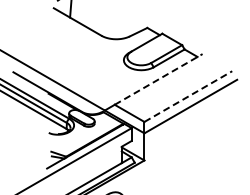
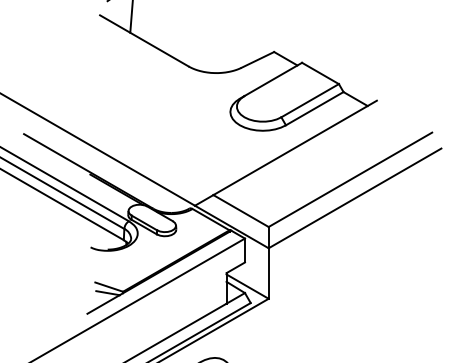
line: (158, 79) -> (294, 147), dashed -> solid
line: (188, 96) -> (350, 179), dashed -> solid

